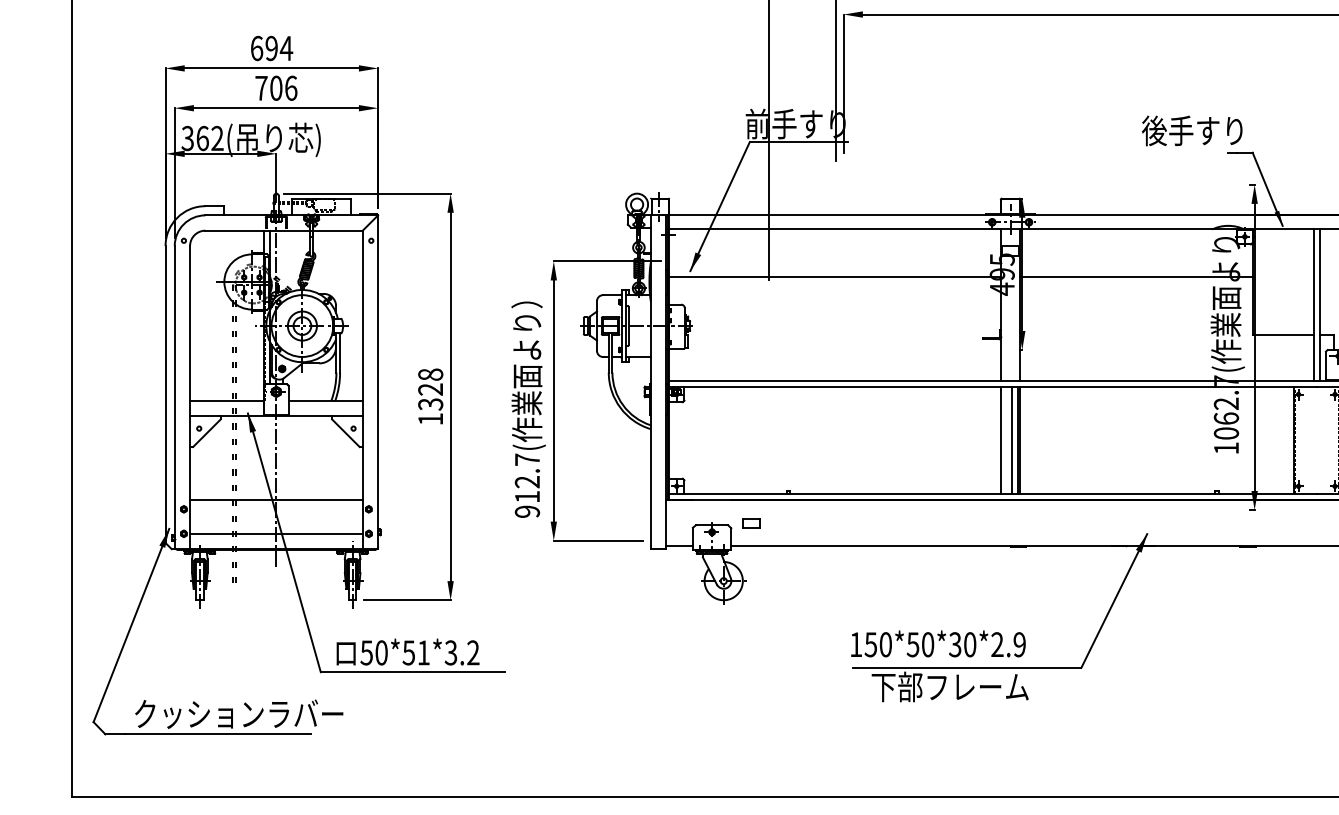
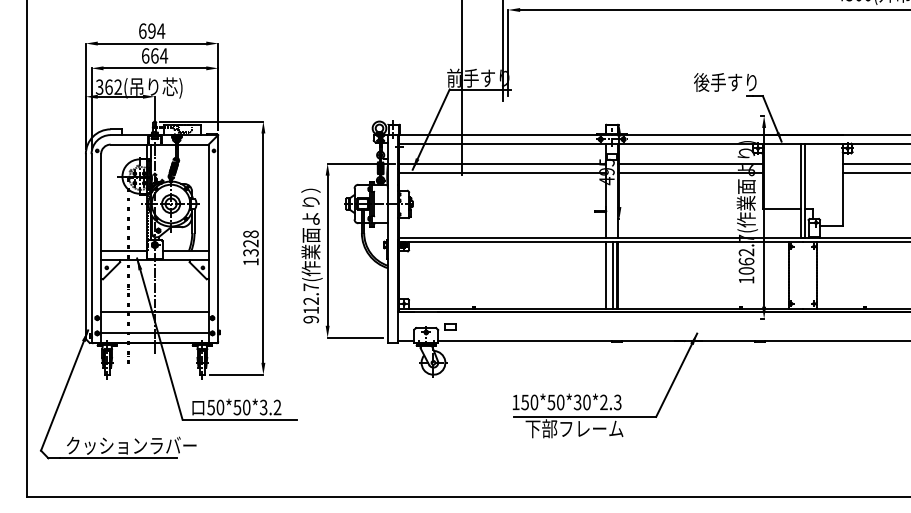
text: (275, 87) -> (154, 55), 706 -> 664
line: (834, 261) -> (502, 163), added
line: (1134, 261) -> (689, 163), added
text: (1019, 644) -> (617, 402), 150*50*30*2.9 -> 150*50*30*2.3
text: (423, 652) -> (246, 407), 50*51*3.2 -> 50*50*3.2

